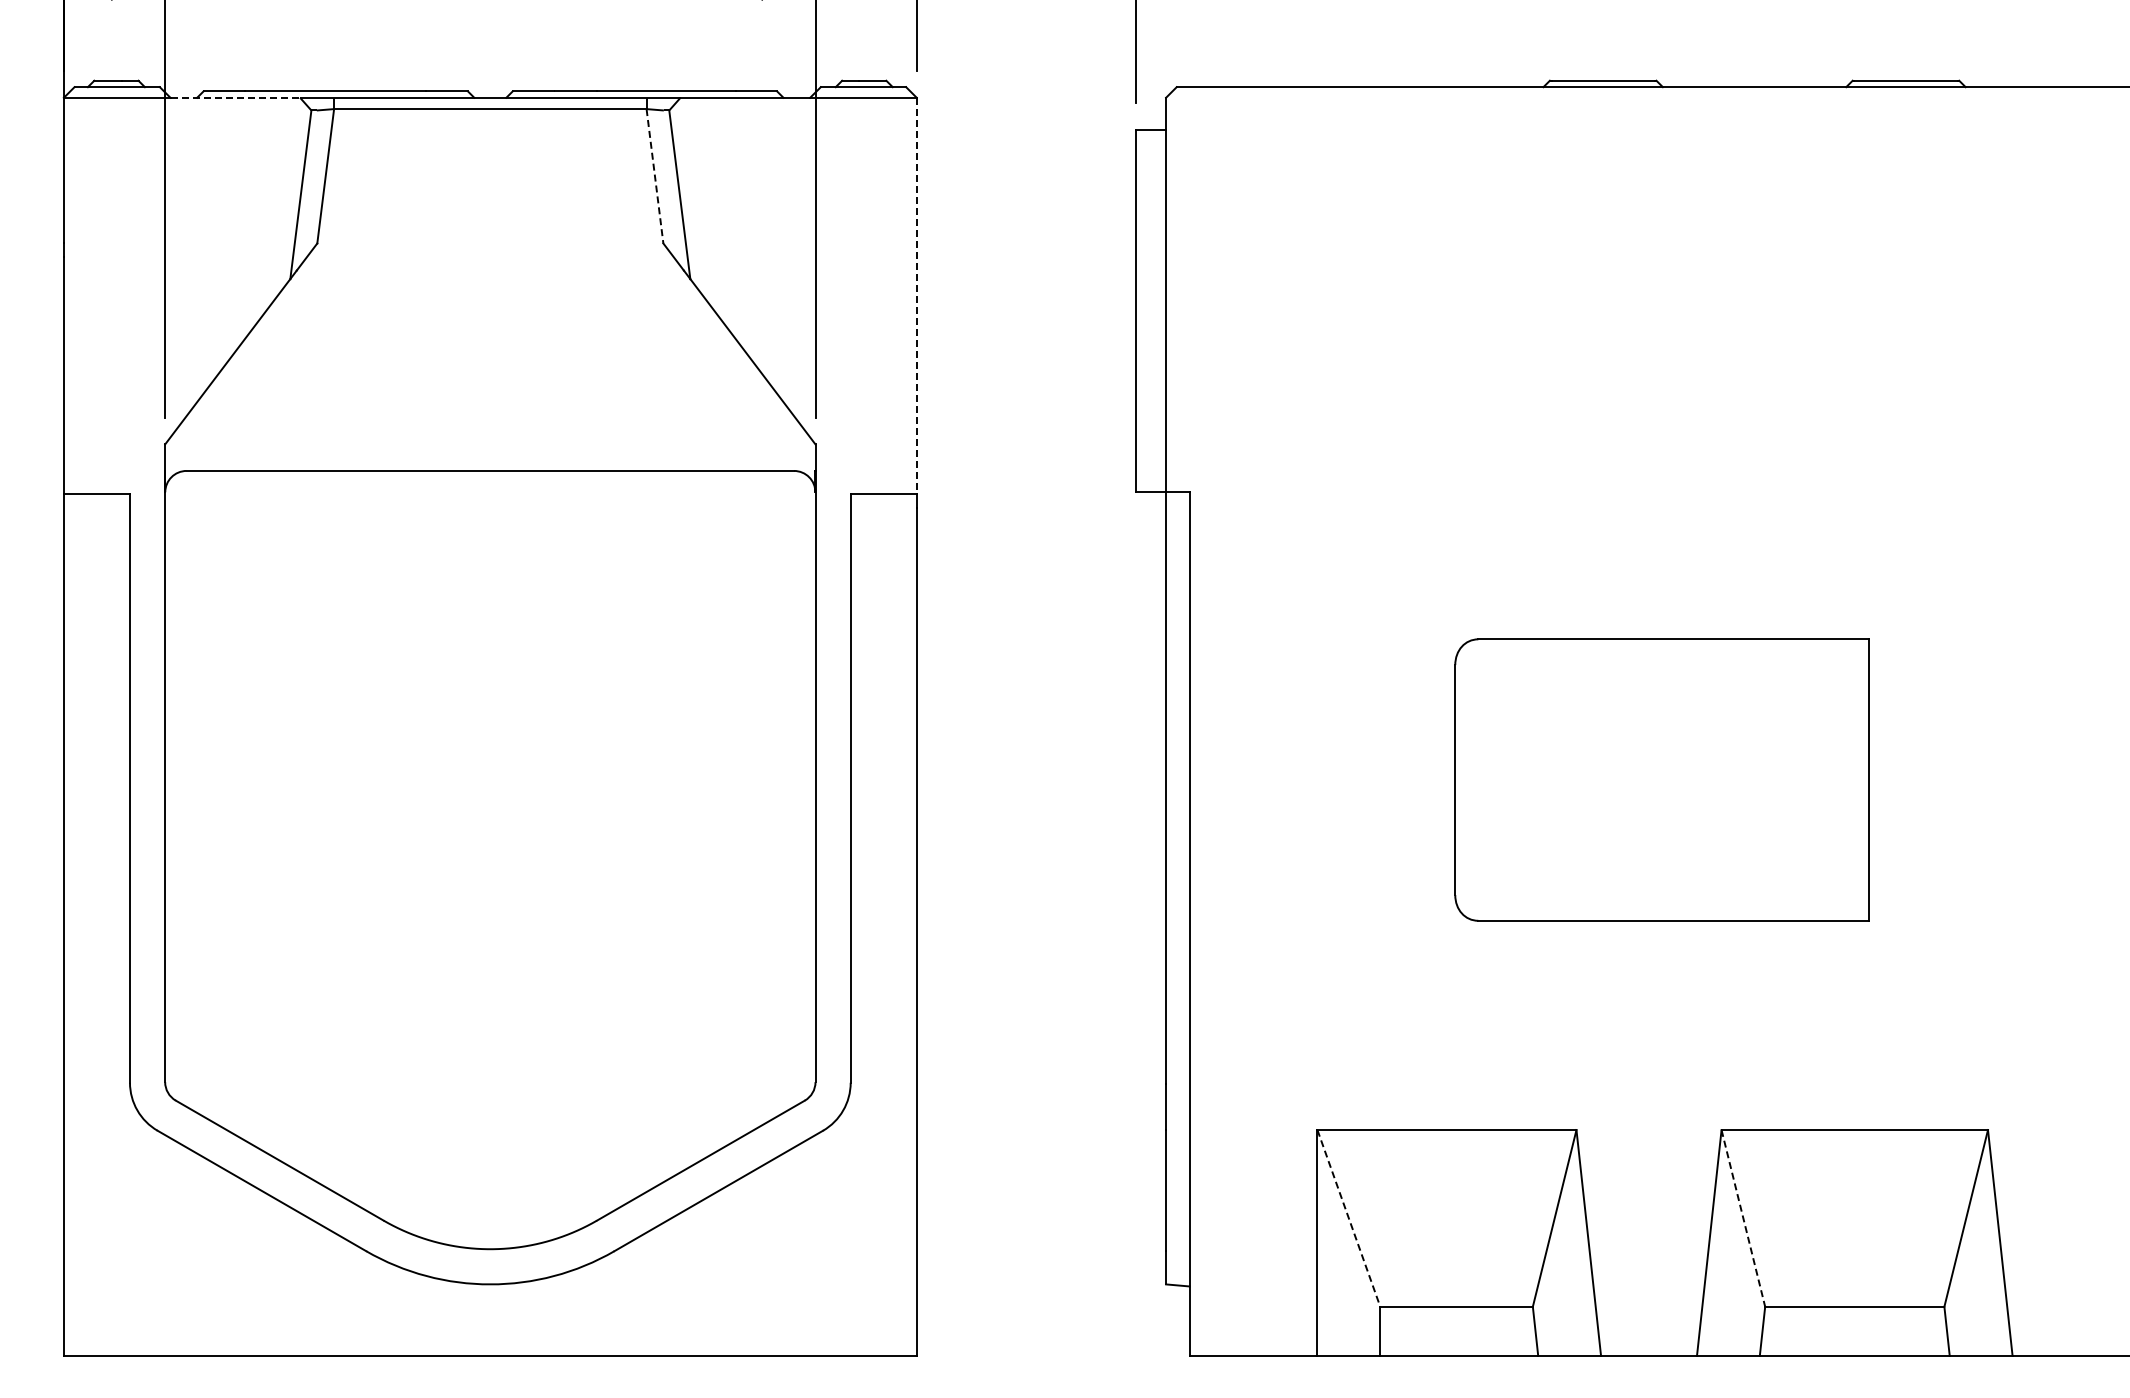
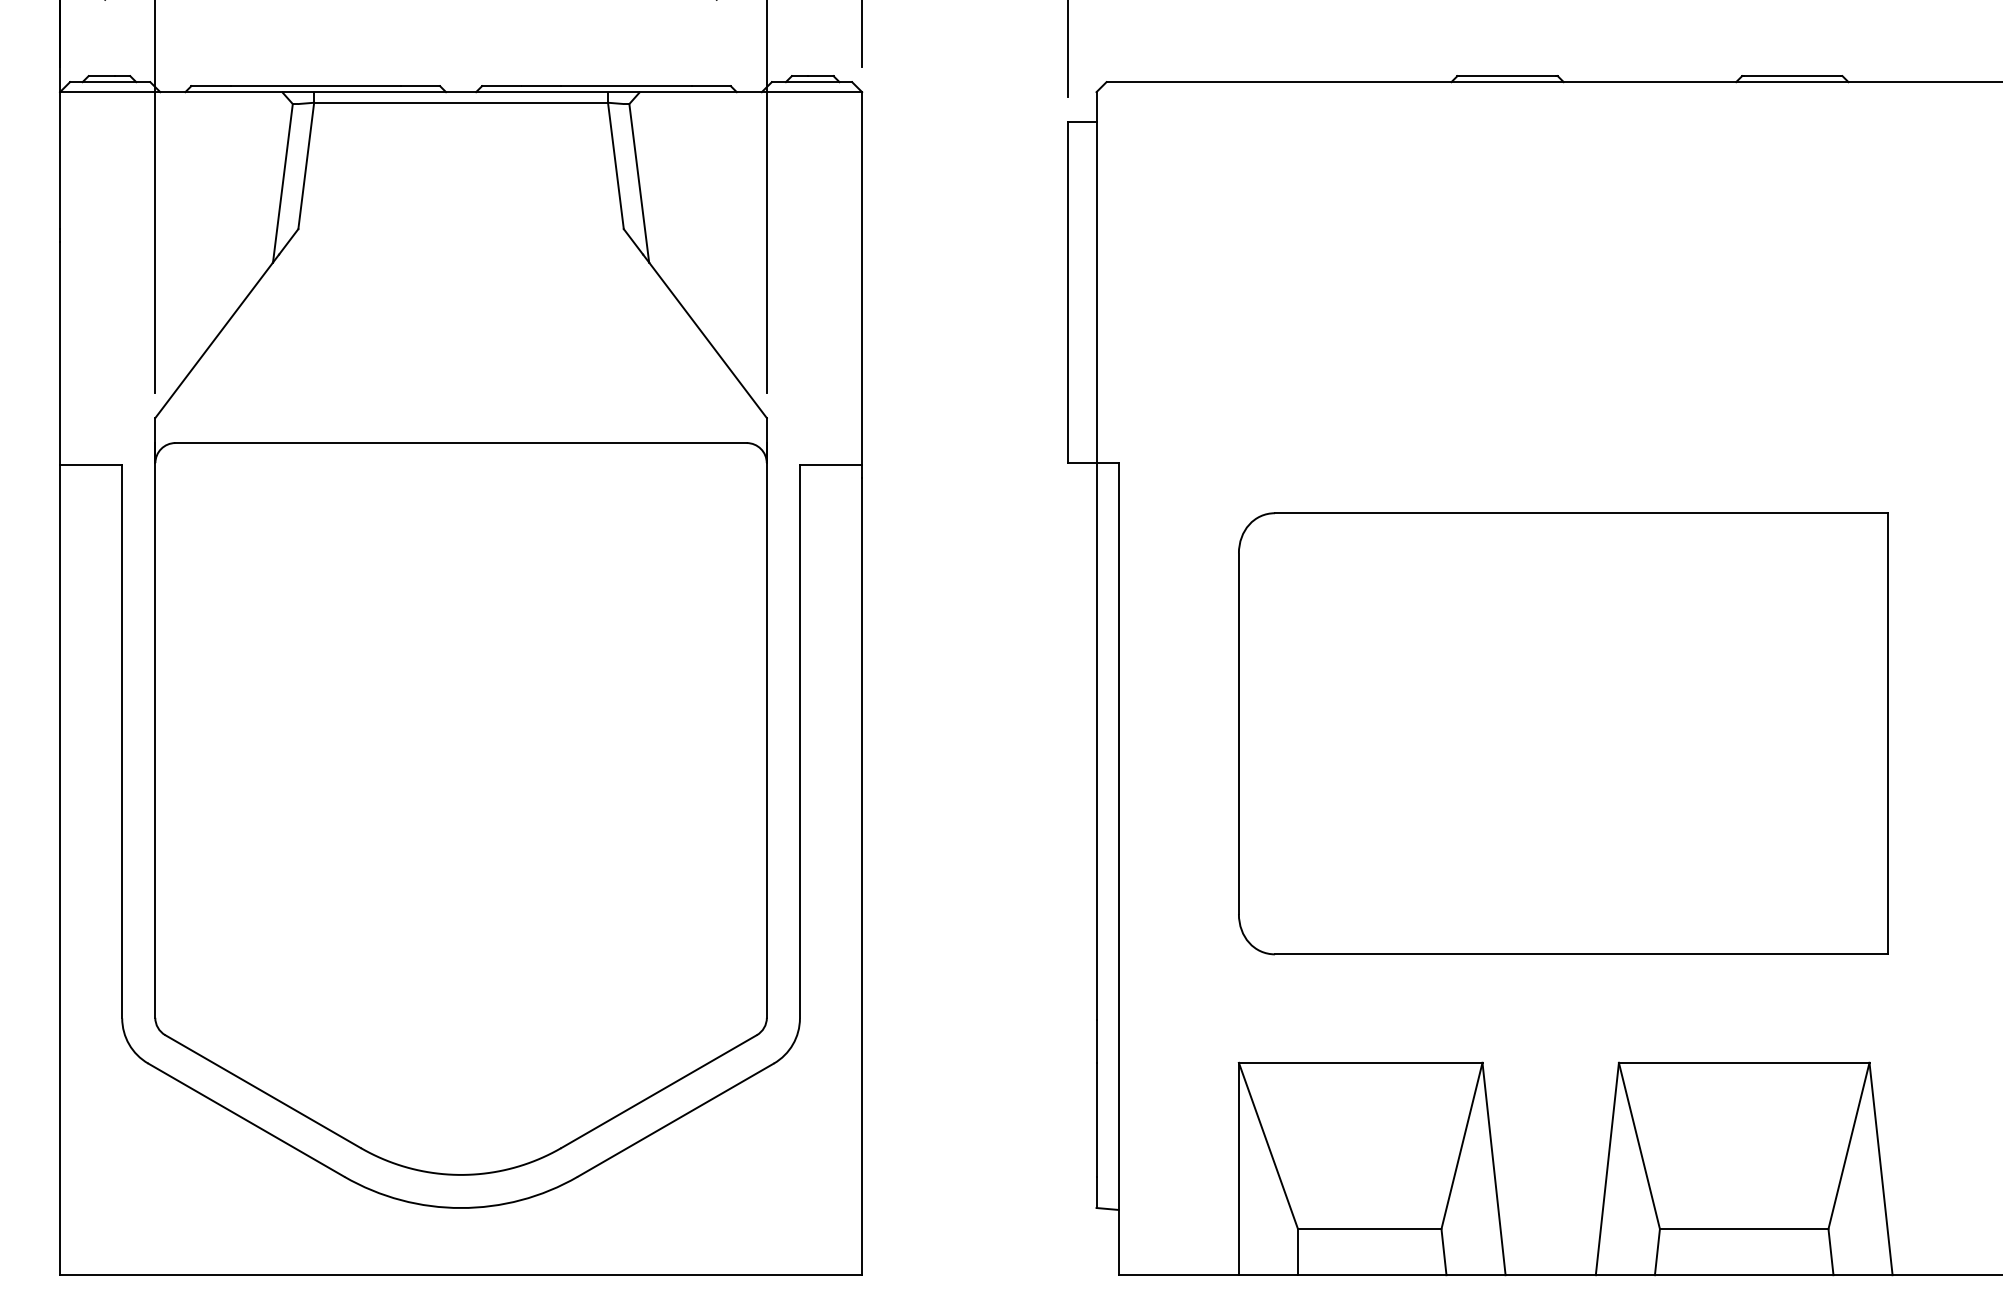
line: (235, 97) -> (221, 91), dashed -> solid
line: (654, 176) -> (615, 166), dashed -> solid
line: (916, 296) -> (861, 278), dashed -> solid
part: (1661, 779) -> (1562, 733), size x1.67
line: (1348, 1218) -> (1268, 1146), dashed -> solid
line: (1743, 1218) -> (1639, 1146), dashed -> solid

